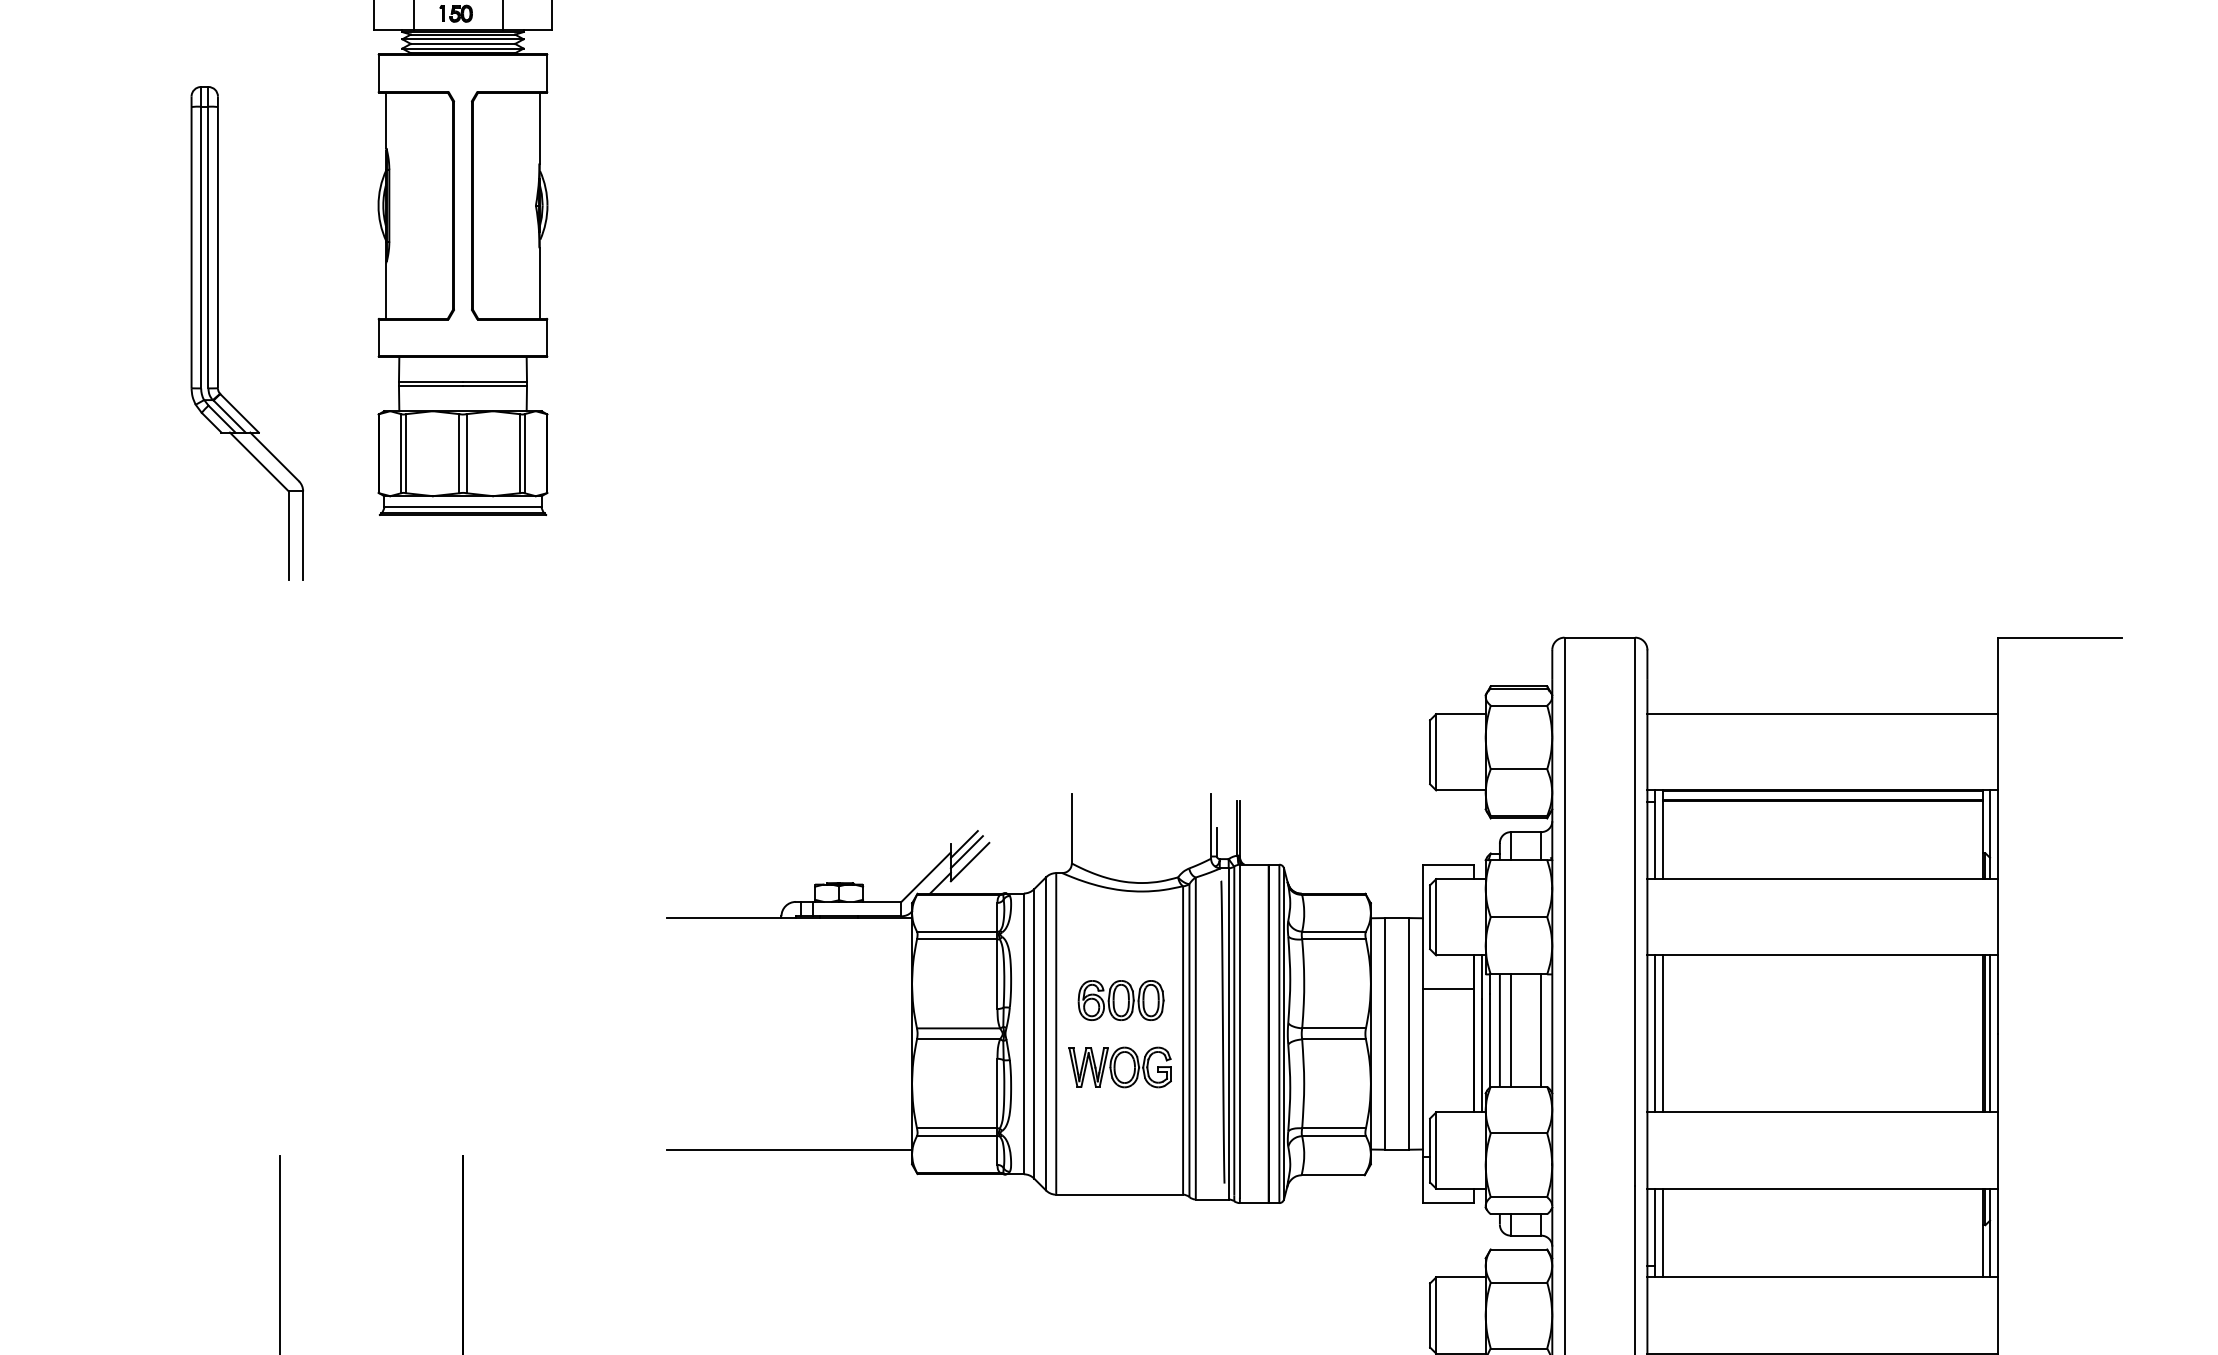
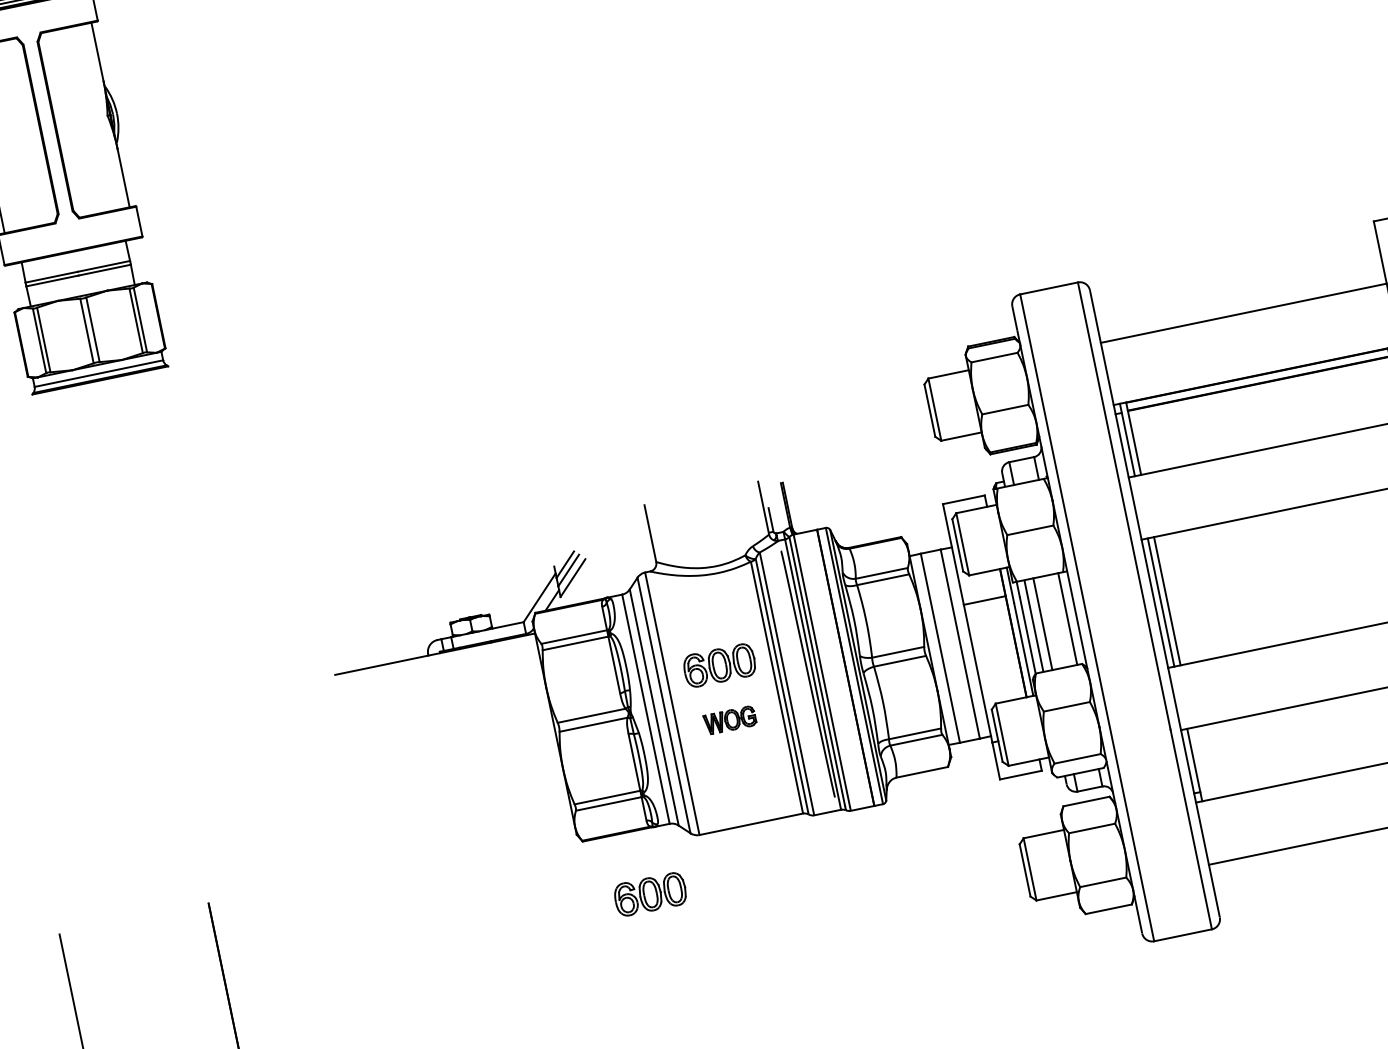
part: (1119, 1067) -> (729, 720), size x0.6
line: (789, 1149) -> (474, 843), removed
line: (1662, 1232) -> (1200, 763), removed
part: (983, 1252) -> (649, 894), added

